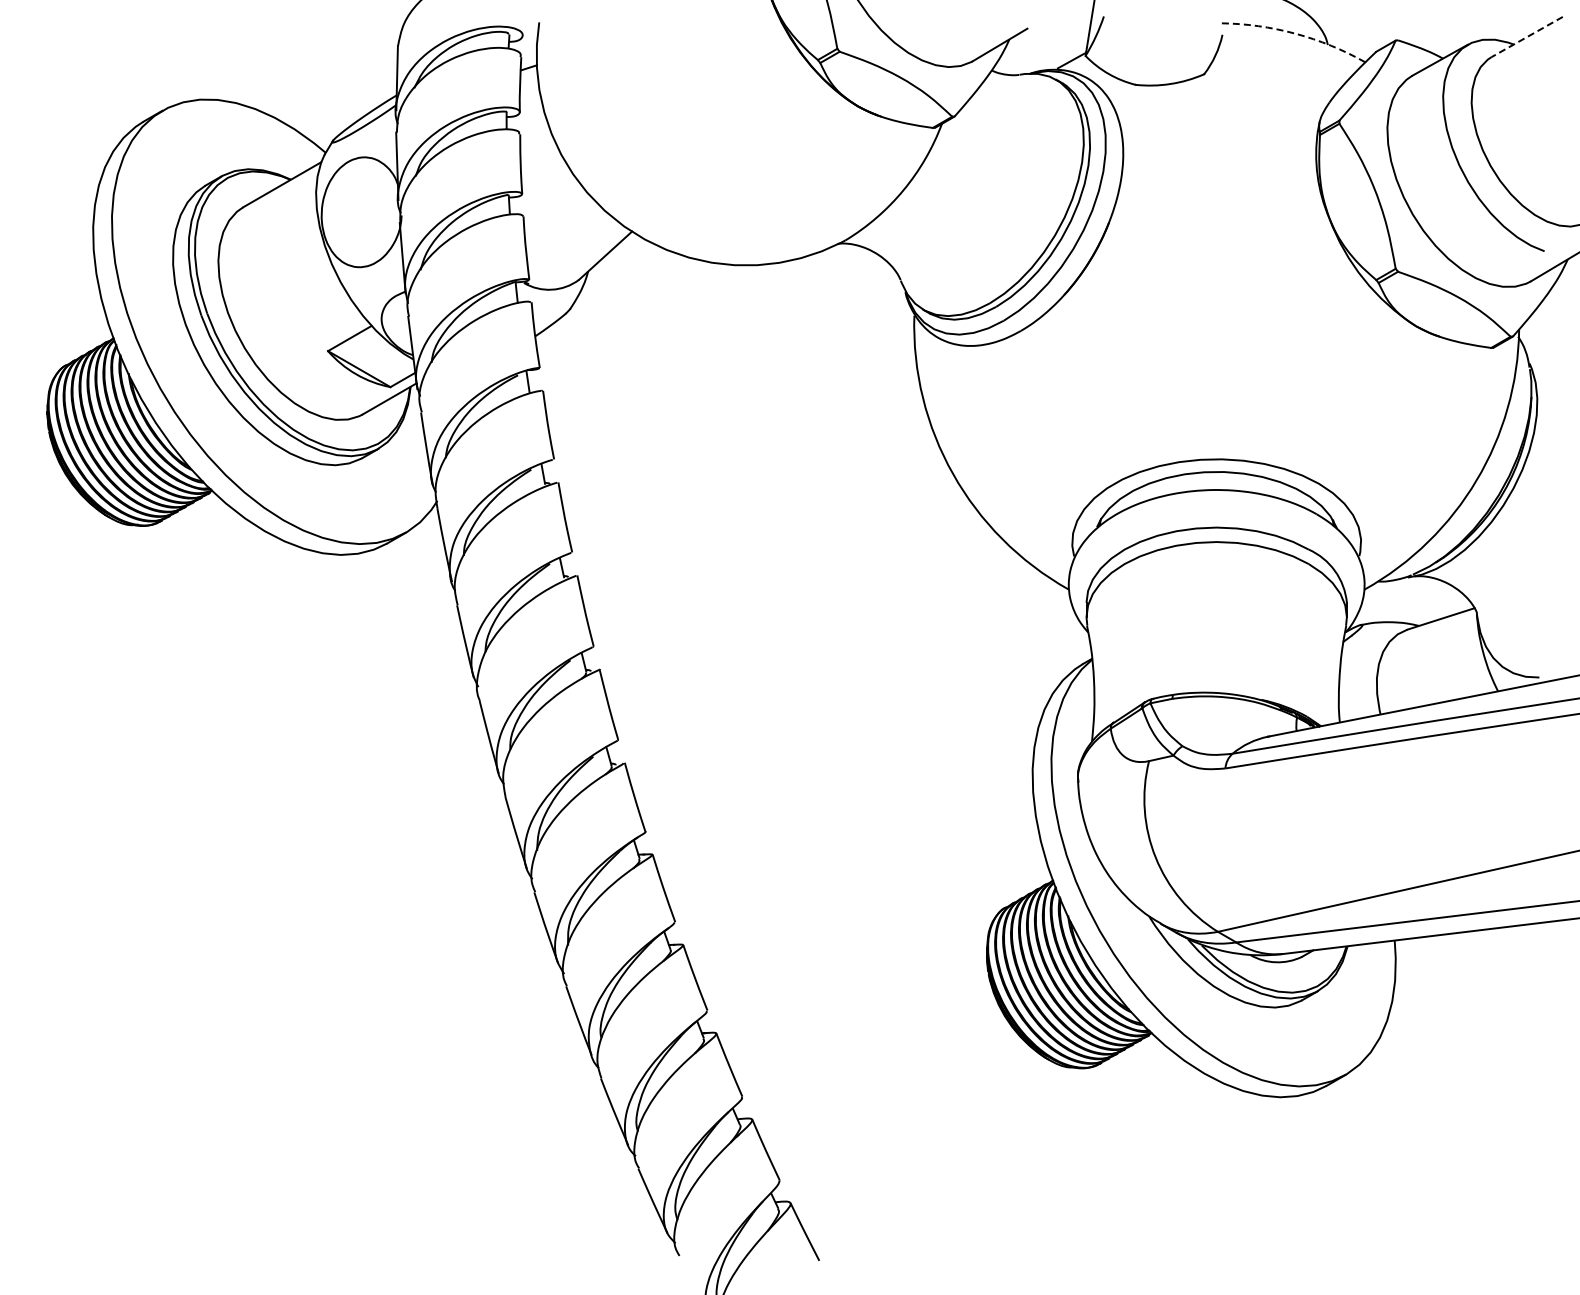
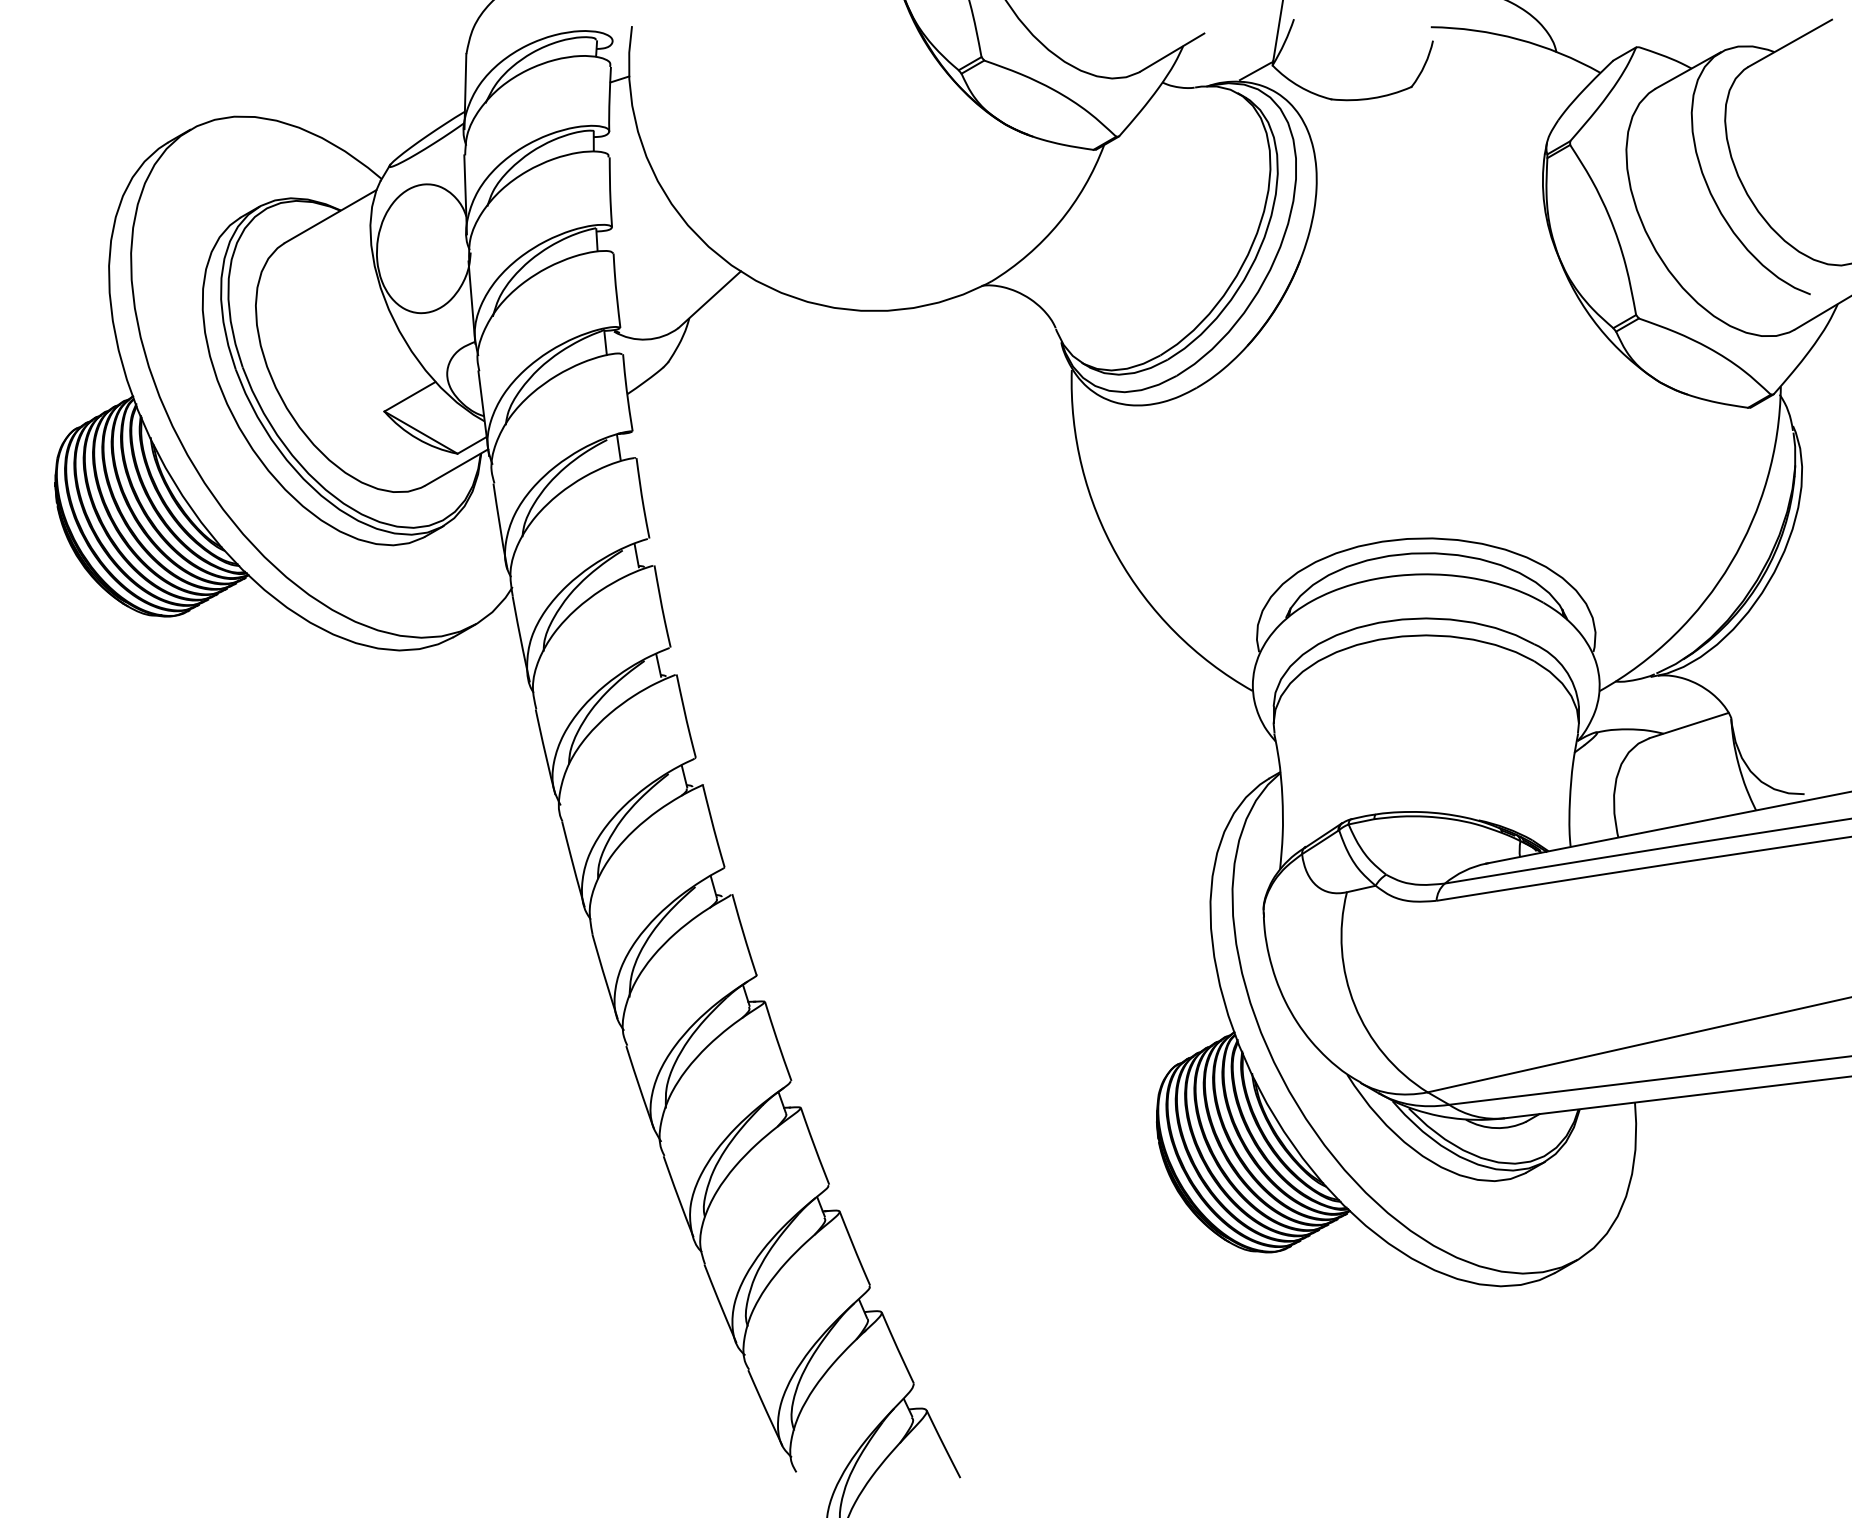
arc: (1295, 33) -> (1518, 39), dashed -> solid
line: (1527, 37) -> (1790, 43), dashed -> solid

